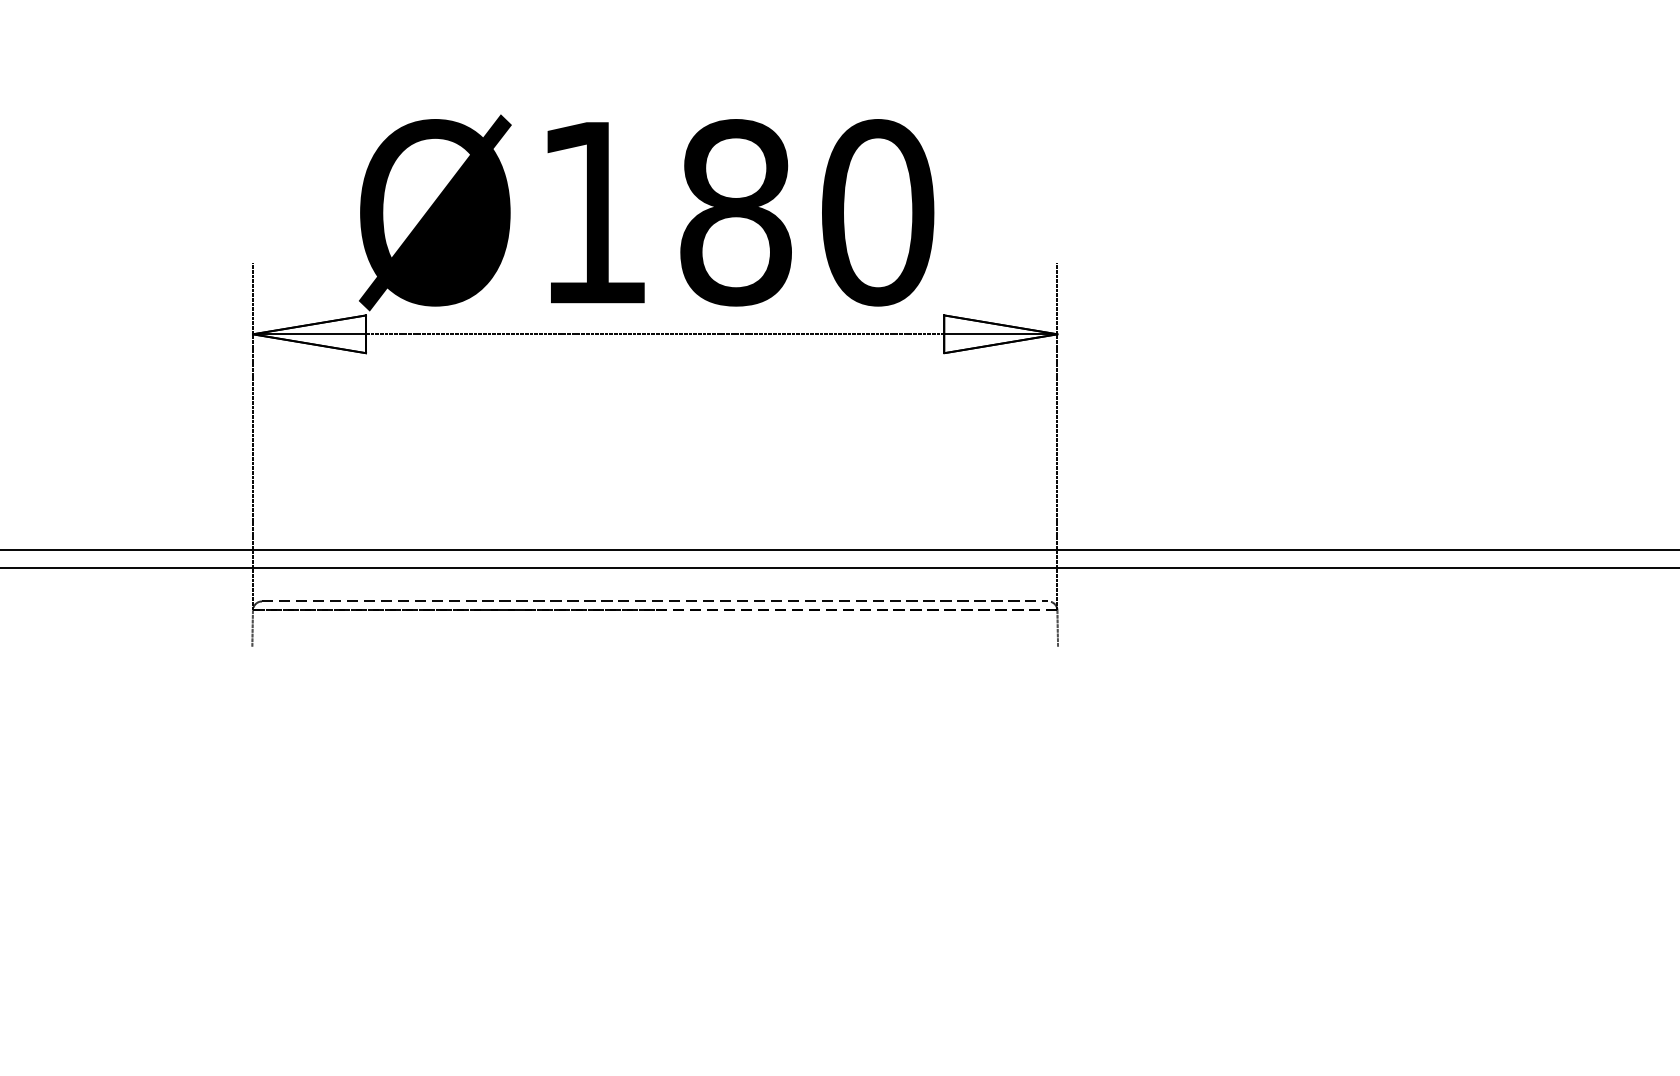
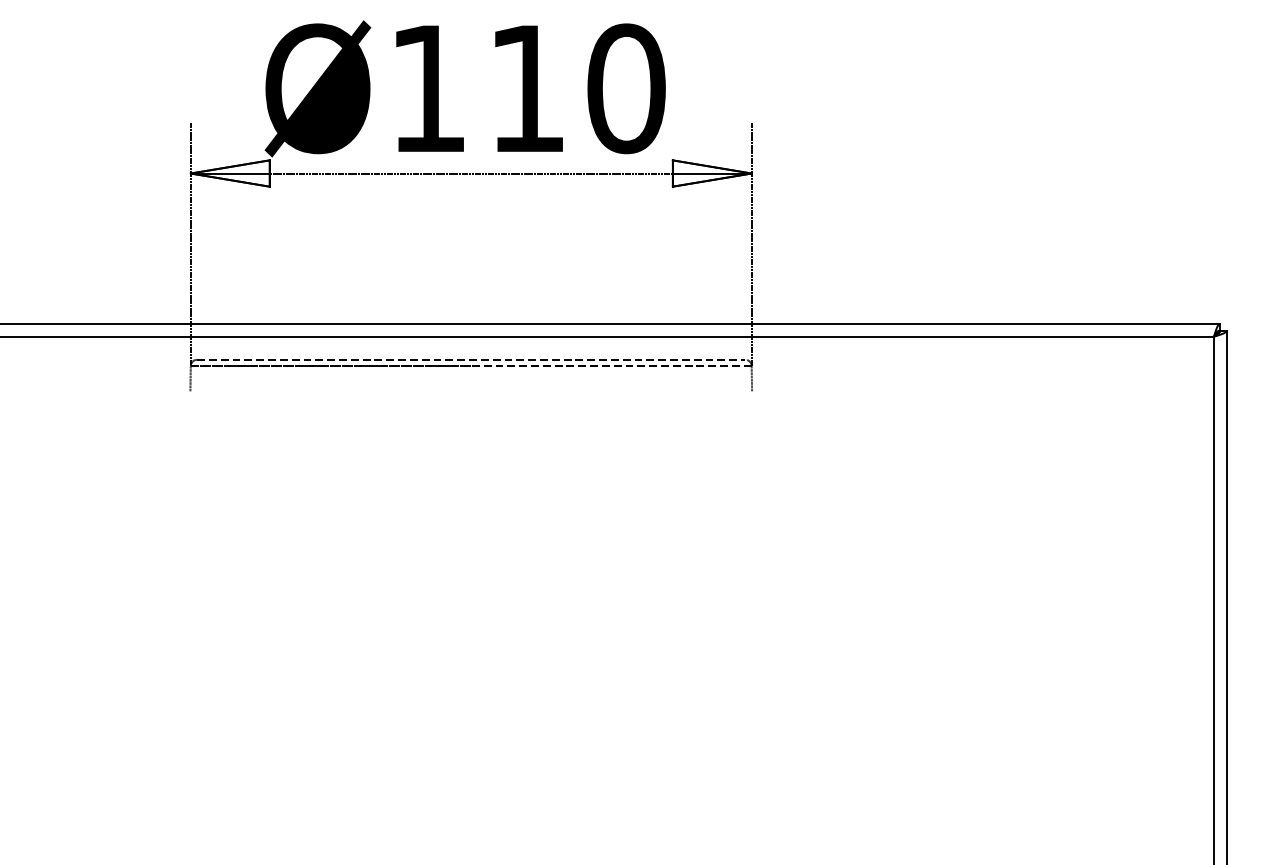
text: (735, 212) -> (527, 88), Ø180 -> Ø110

